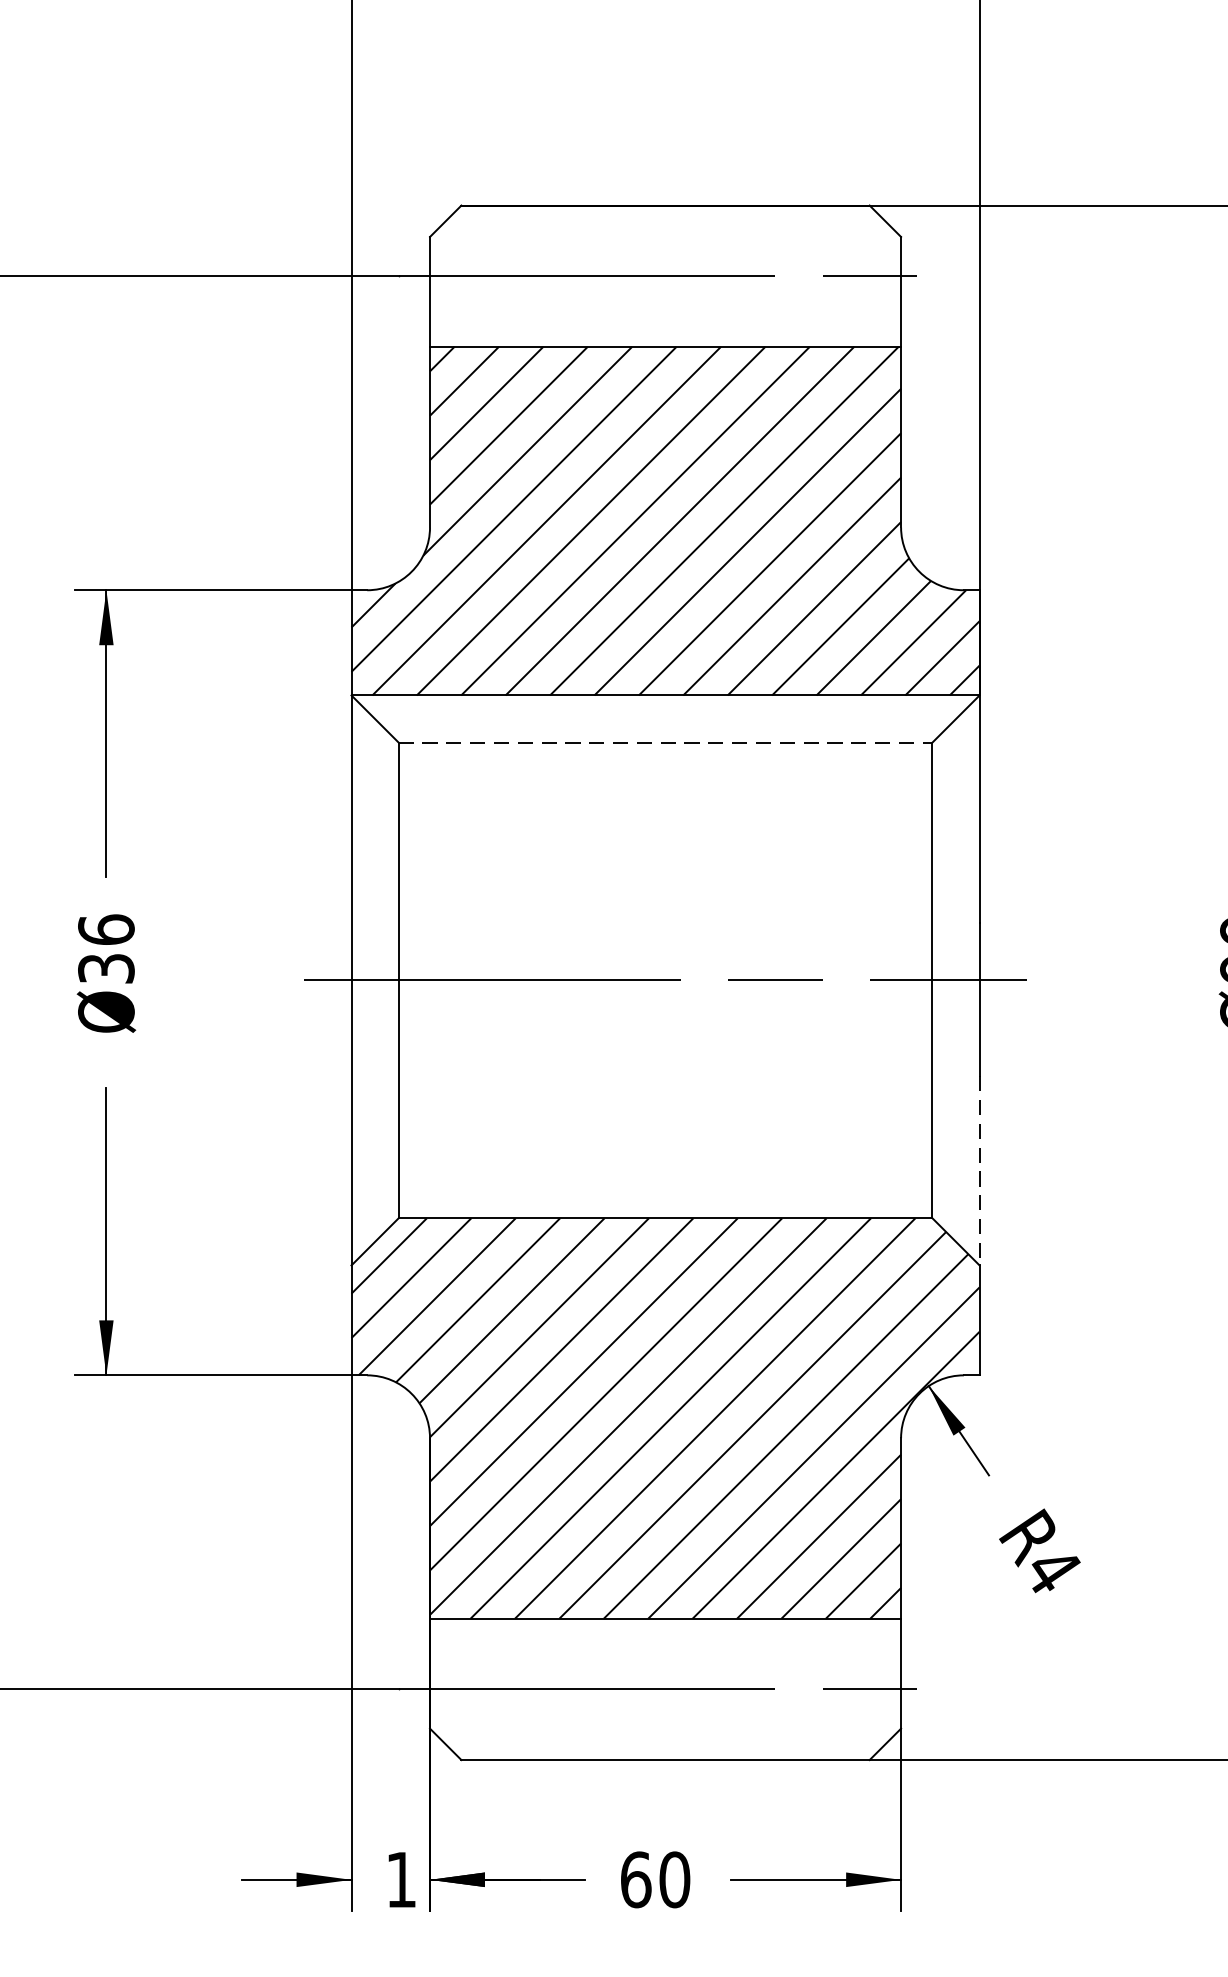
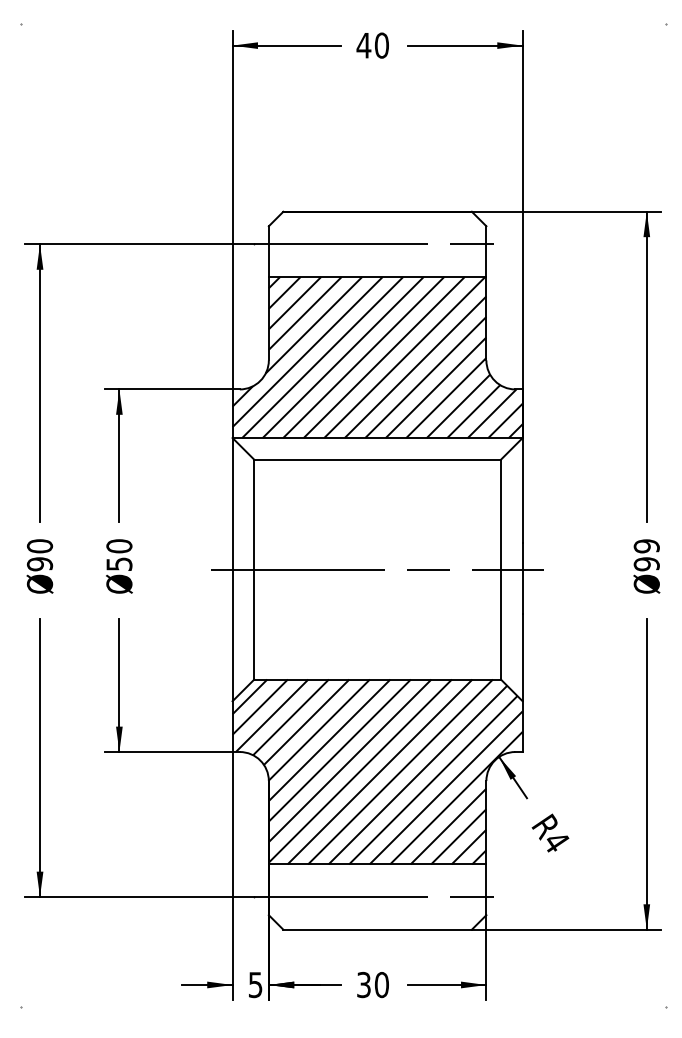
line: (667, 741) -> (378, 459), dashed -> solid
text: (106, 947) -> (119, 554), 36 -> 50
line: (979, 1170) -> (522, 657), dashed -> solid
text: (637, 1878) -> (364, 984), 60 -> 30
text: (401, 1880) -> (255, 985), 1 -> 5

